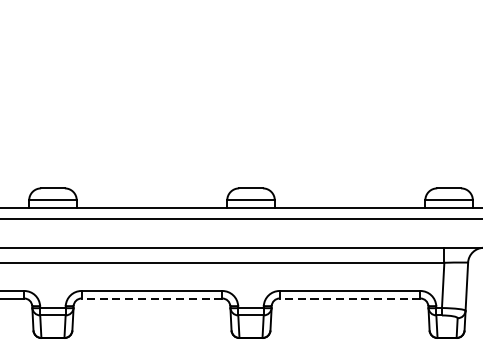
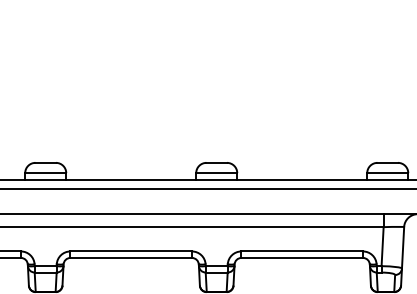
line: (152, 297) -> (131, 257), dashed -> solid
line: (350, 297) -> (302, 257), dashed -> solid

